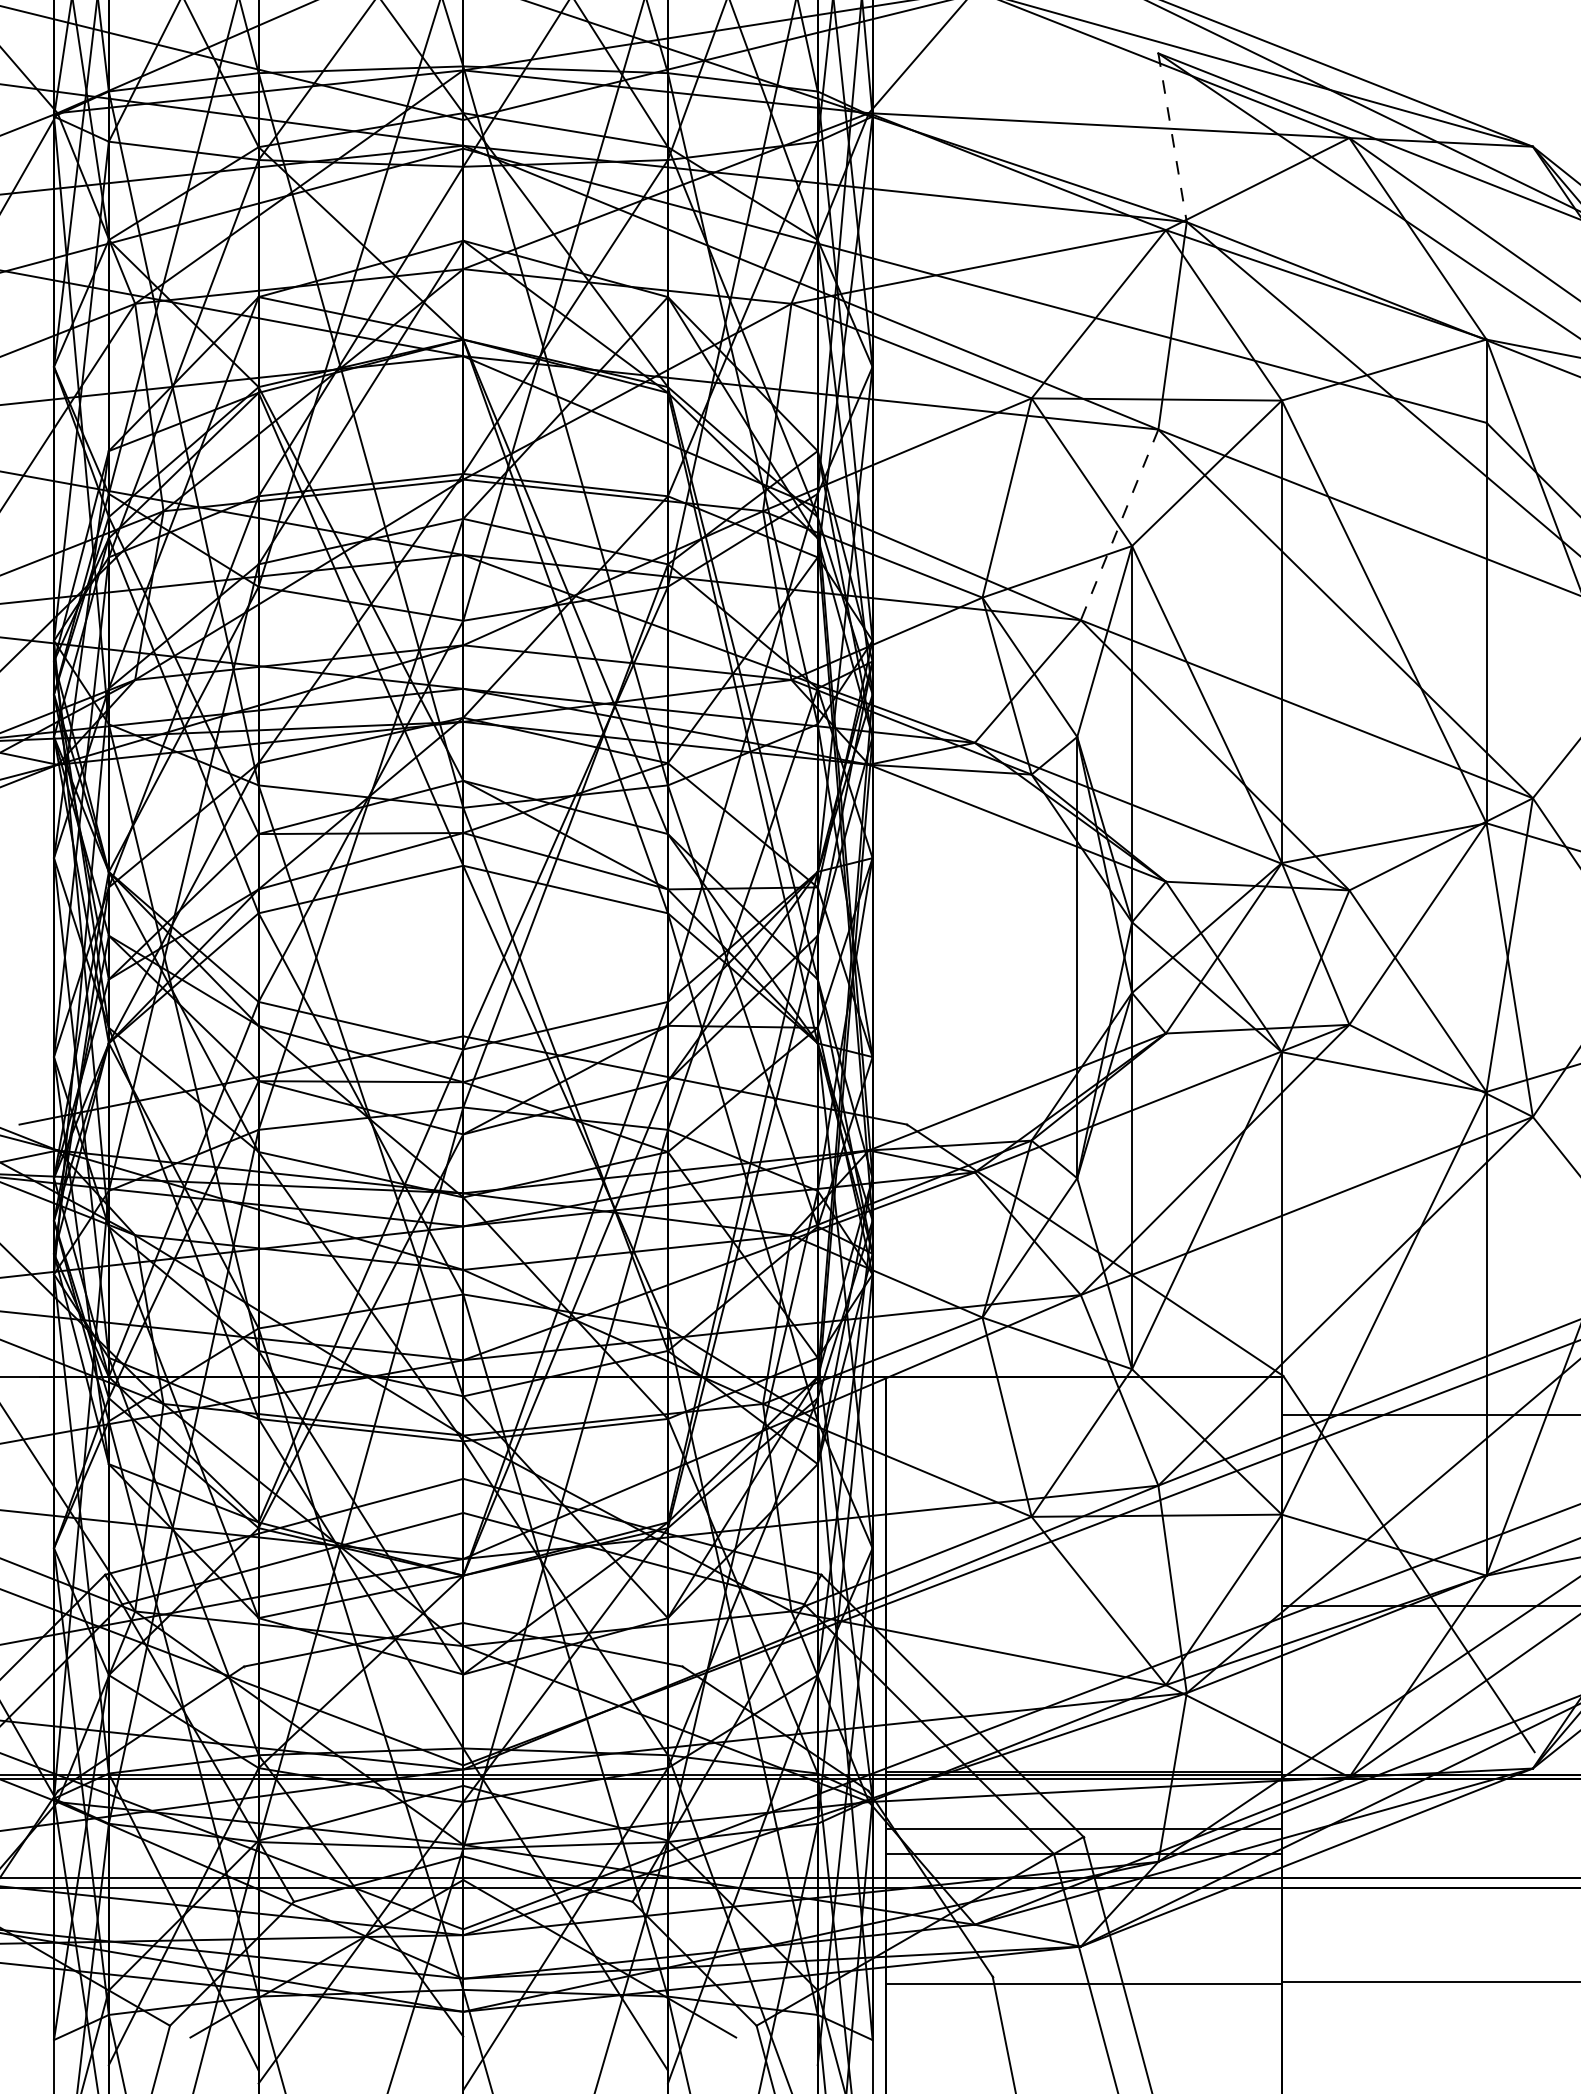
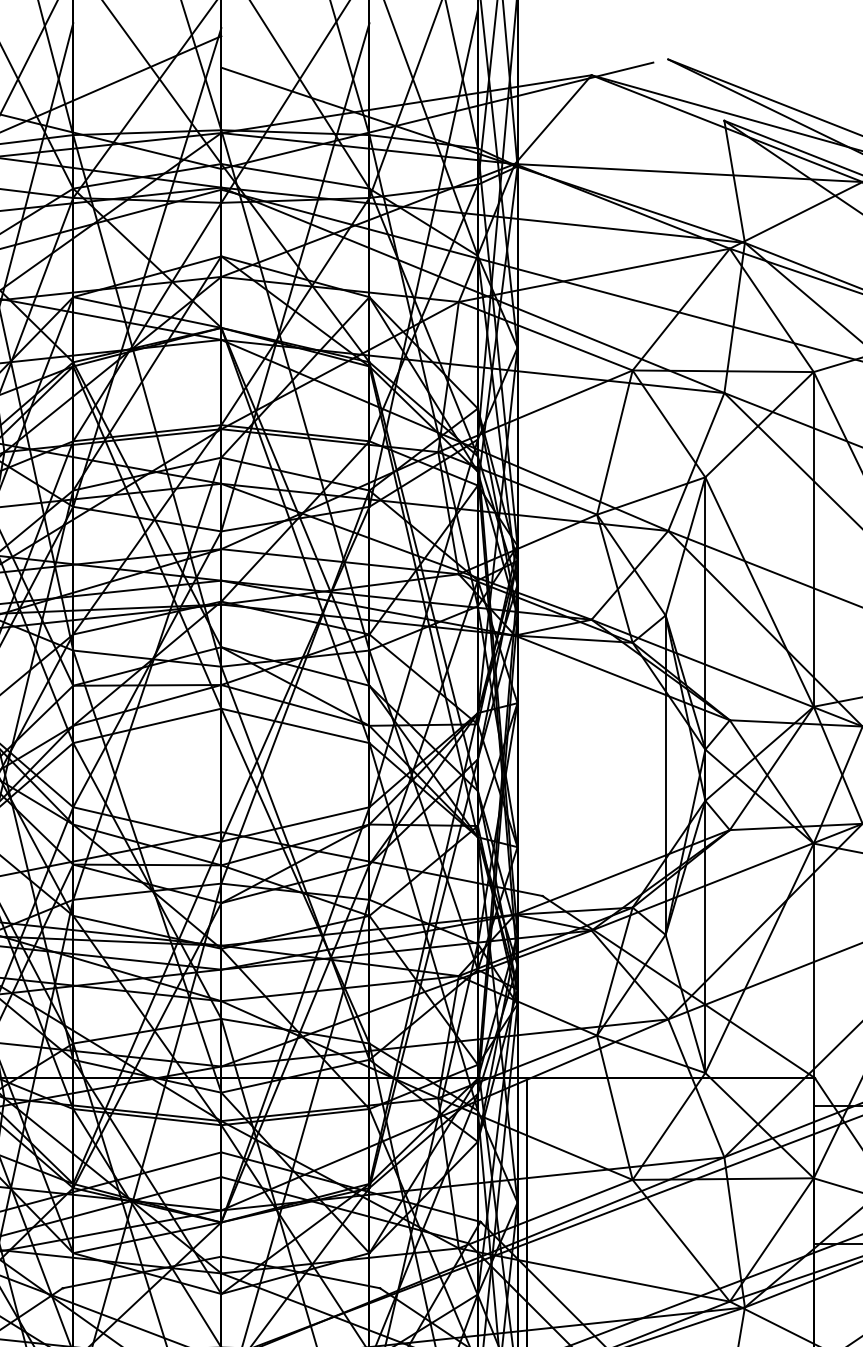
line: (1172, 137) -> (734, 181), dashed -> solid
line: (1119, 524) -> (696, 461), dashed -> solid

